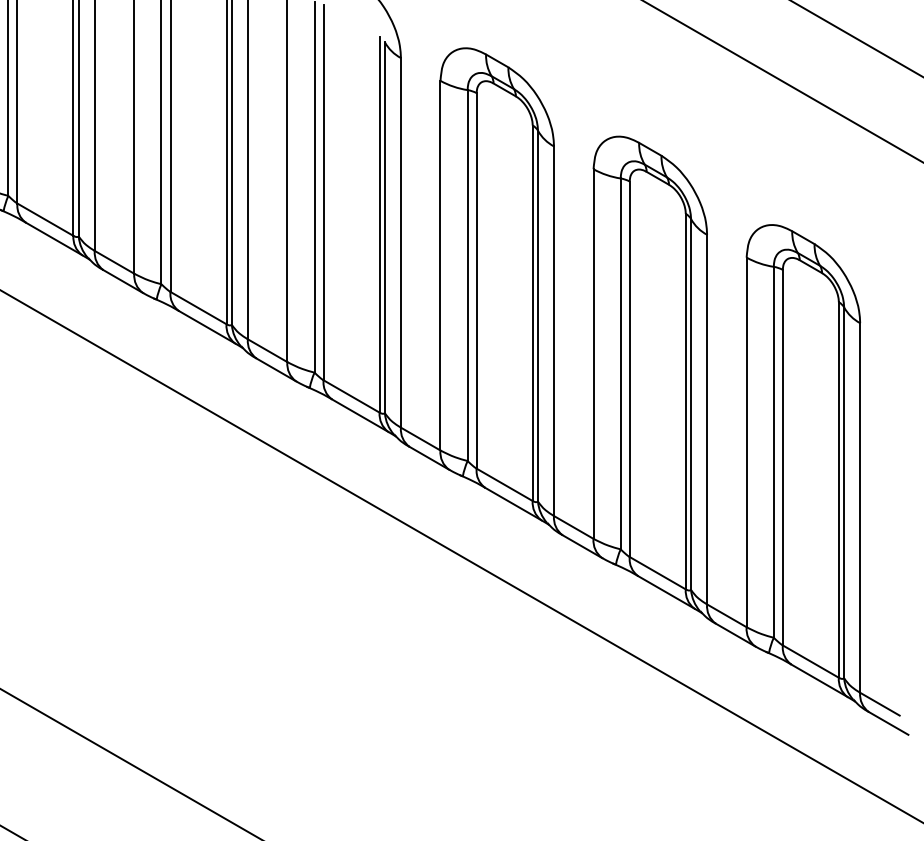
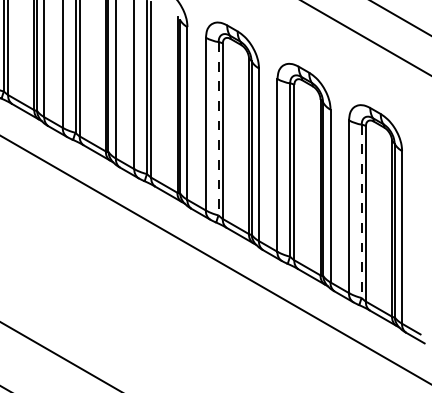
line: (467, 275) -> (218, 128), solid -> dashed
line: (773, 452) -> (361, 211), solid -> dashed

